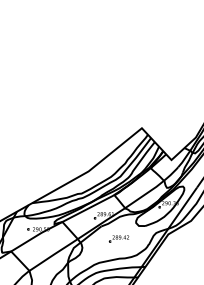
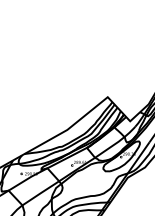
part: (118, 238) -> (90, 180), removed

